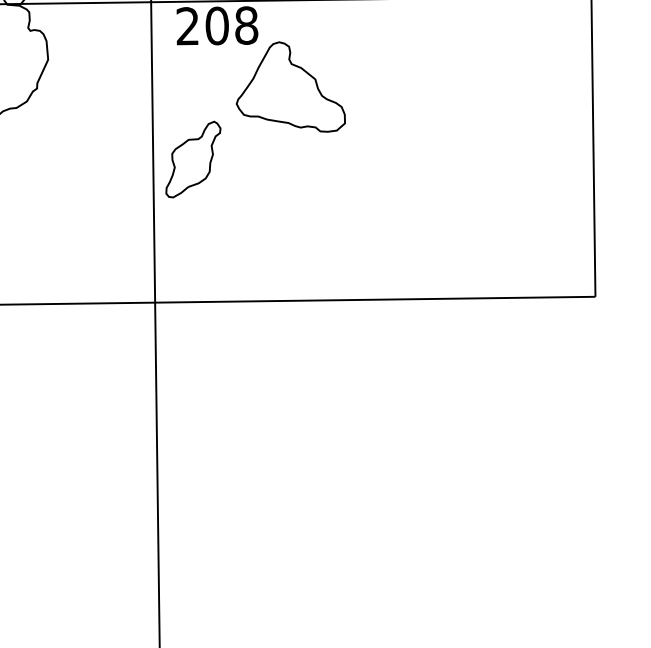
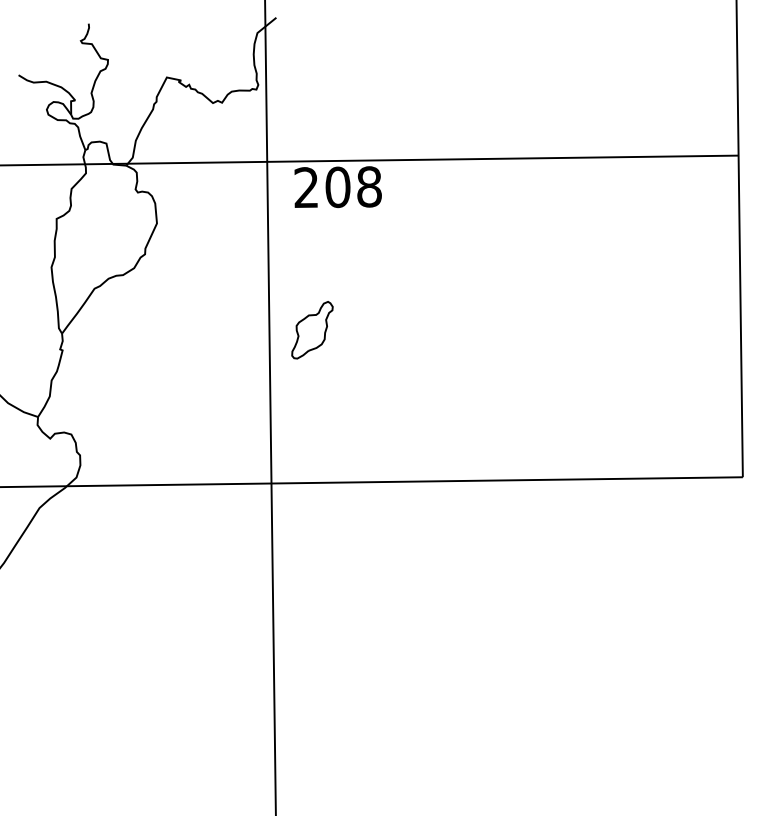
part: (290, 86) -> (416, 252), removed
part: (193, 158) -> (312, 329), size x0.7

